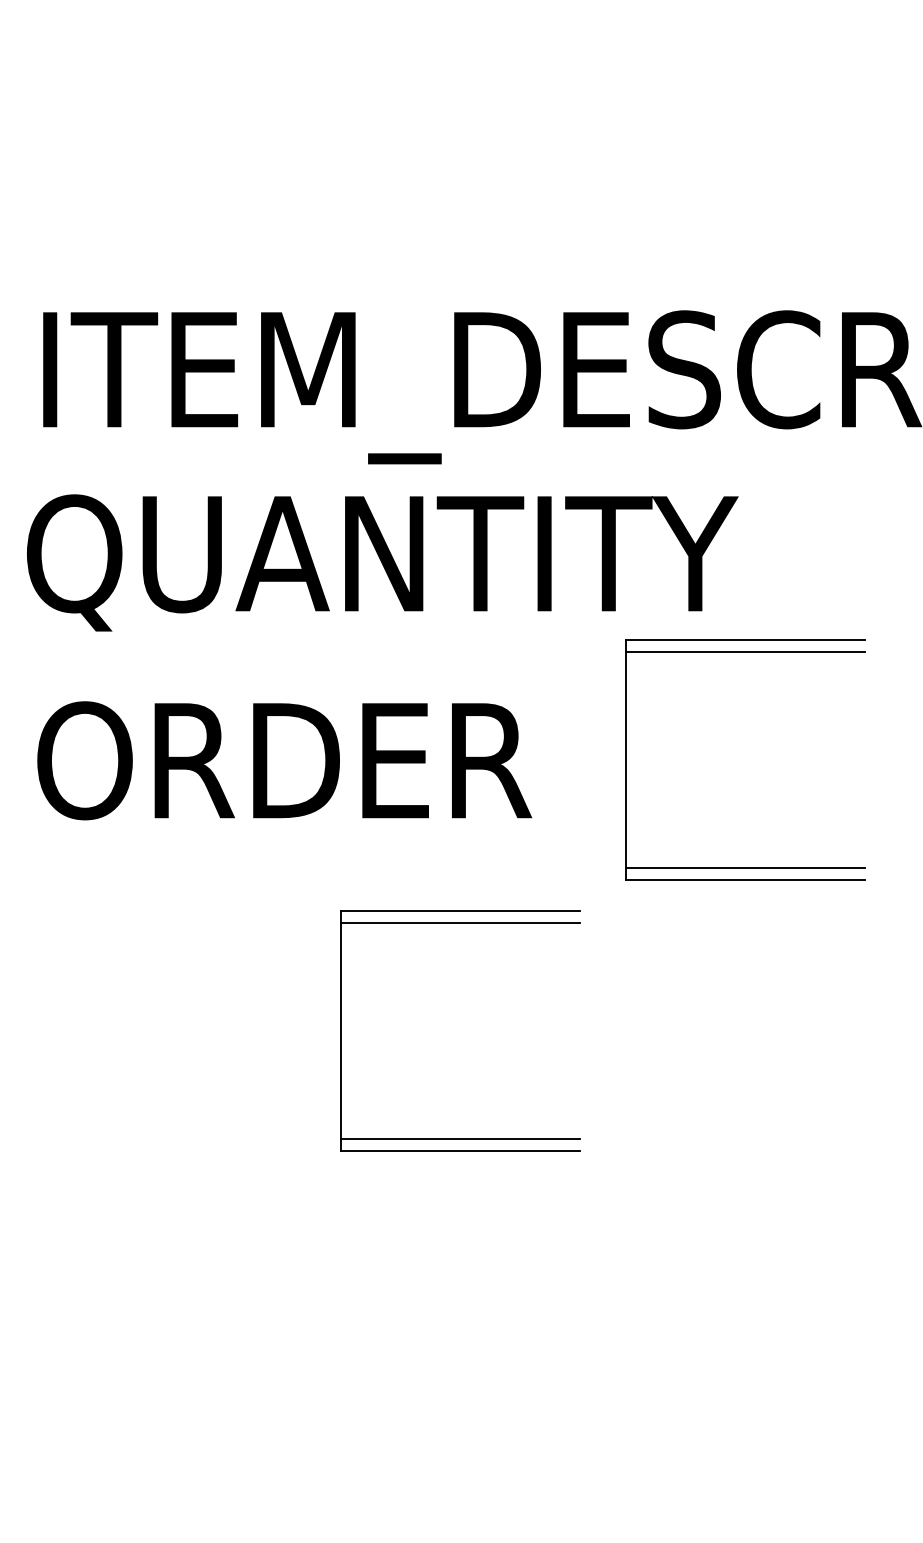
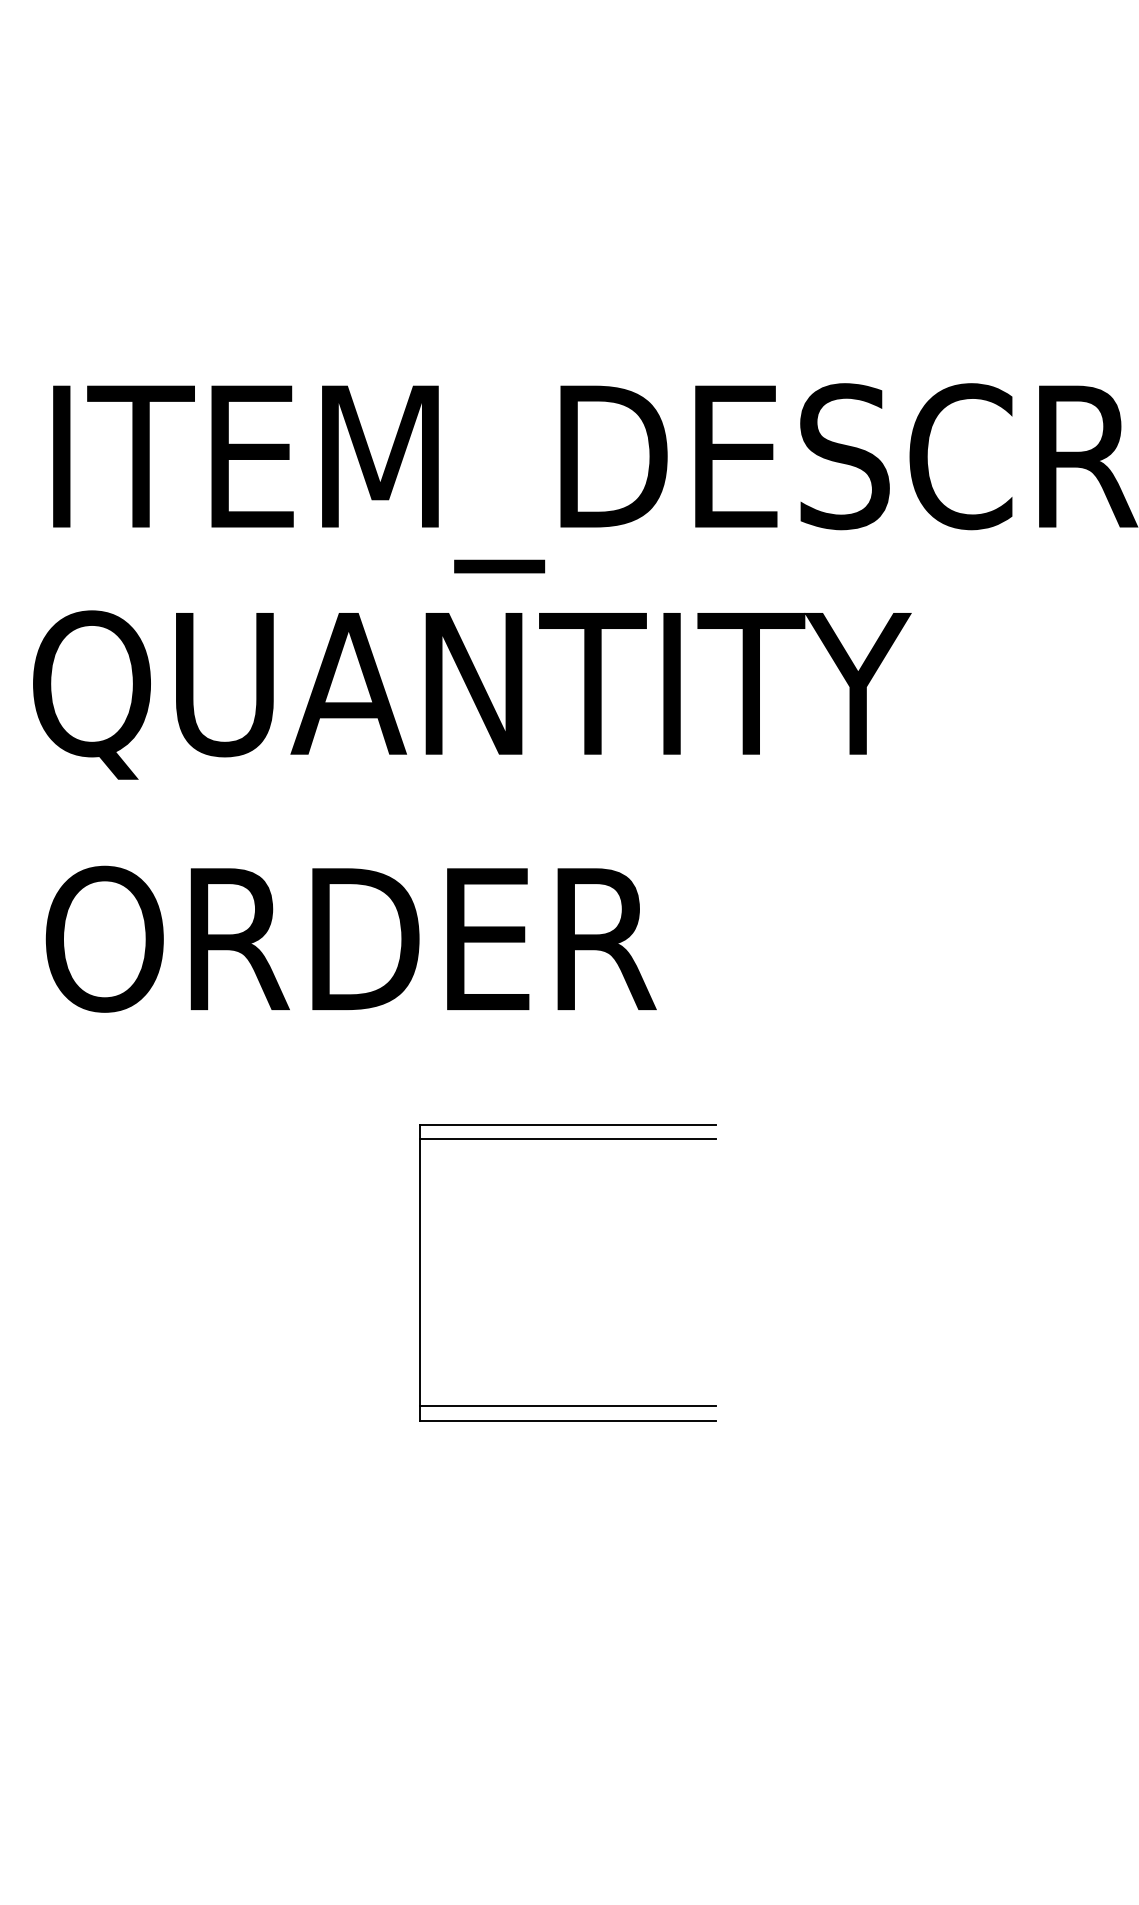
part: (745, 652) -> (920, 805), removed

